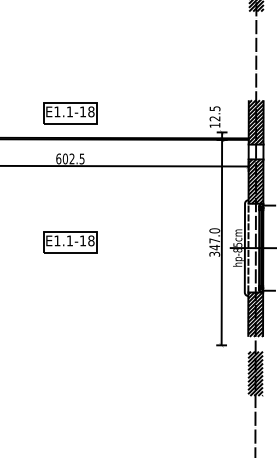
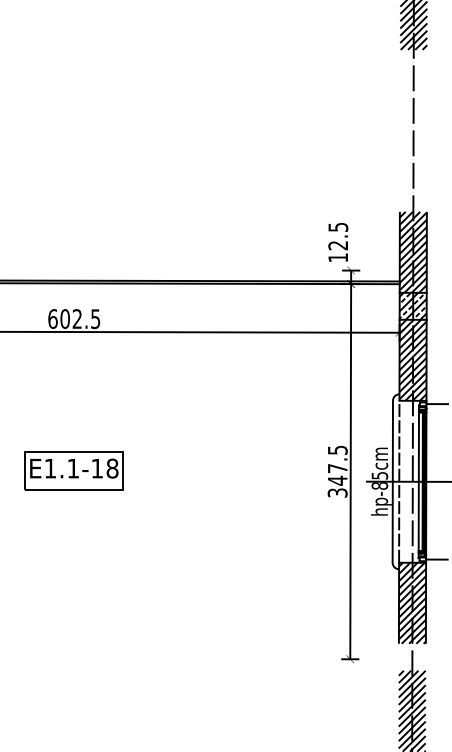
part: (70, 113) -> (74, 236), removed
hatch: (255, 151) -> (412, 305), added
text: (214, 230) -> (337, 449), 347.0 -> 347.5

